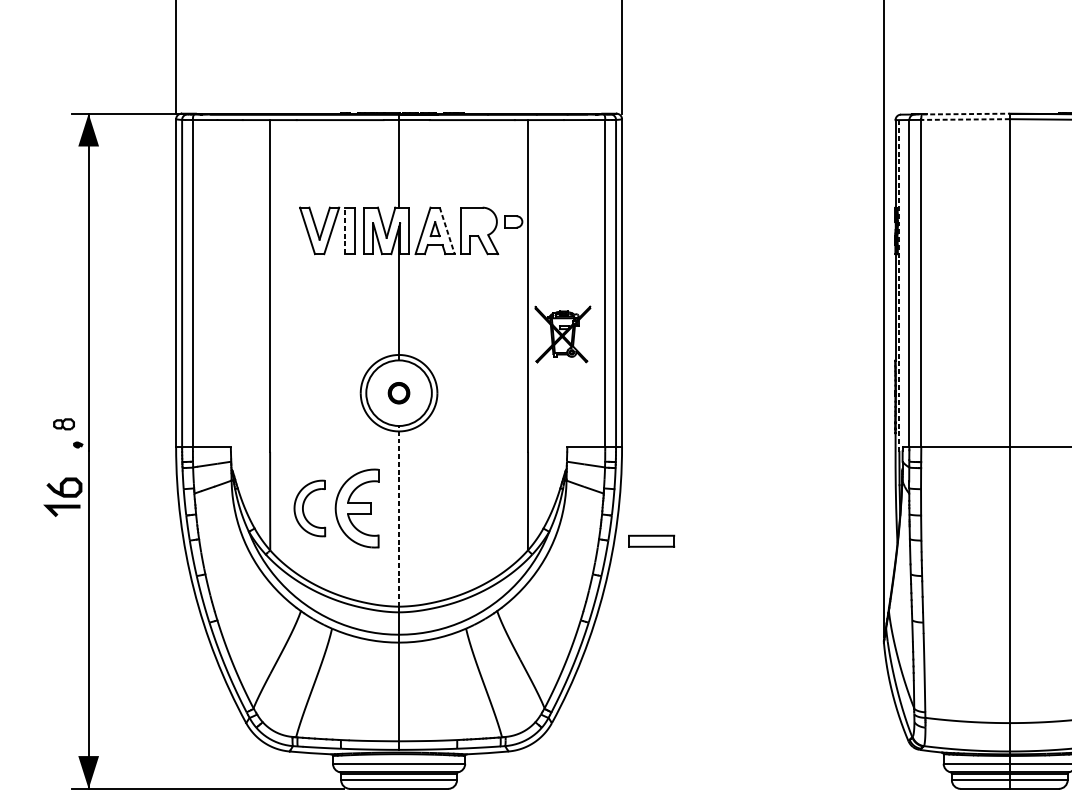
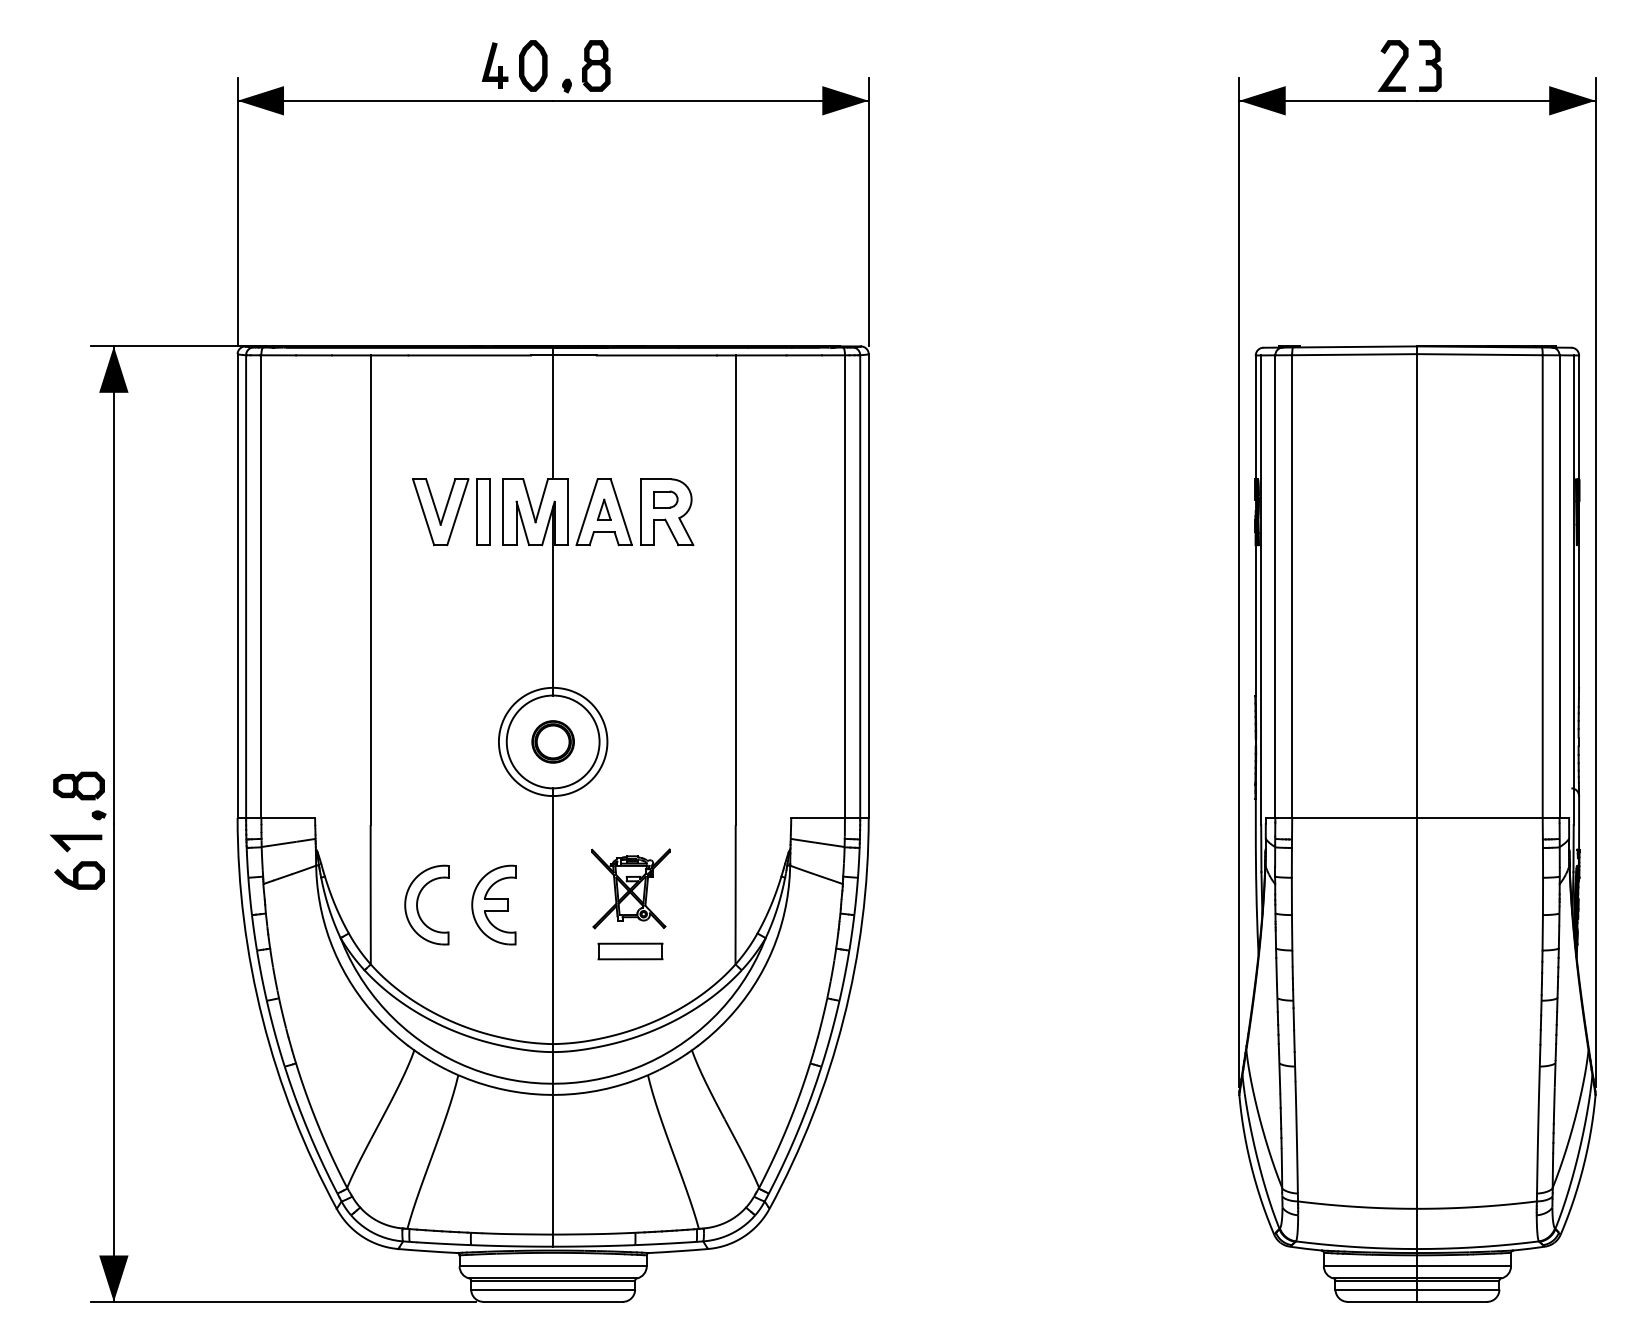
line: (962, 113) -> (1350, 346), dashed -> solid
line: (965, 119) -> (1354, 354), dashed -> solid
part: (513, 221) -> (665, 499), moved
line: (345, 231) -> (477, 512), dashed -> solid
line: (447, 231) -> (621, 512), dashed -> solid
line: (899, 286) -> (1261, 590), dashed -> solid
part: (562, 334) -> (630, 888), moved
part: (398, 392) -> (552, 741), size x1.43
part: (63, 423) -> (78, 785), size x1.67
line: (61, 508) -> (75, 839), moved
part: (356, 508) -> (493, 904), size x0.71
line: (399, 516) -> (553, 916), dashed -> solid
part: (651, 541) -> (630, 951), moved

